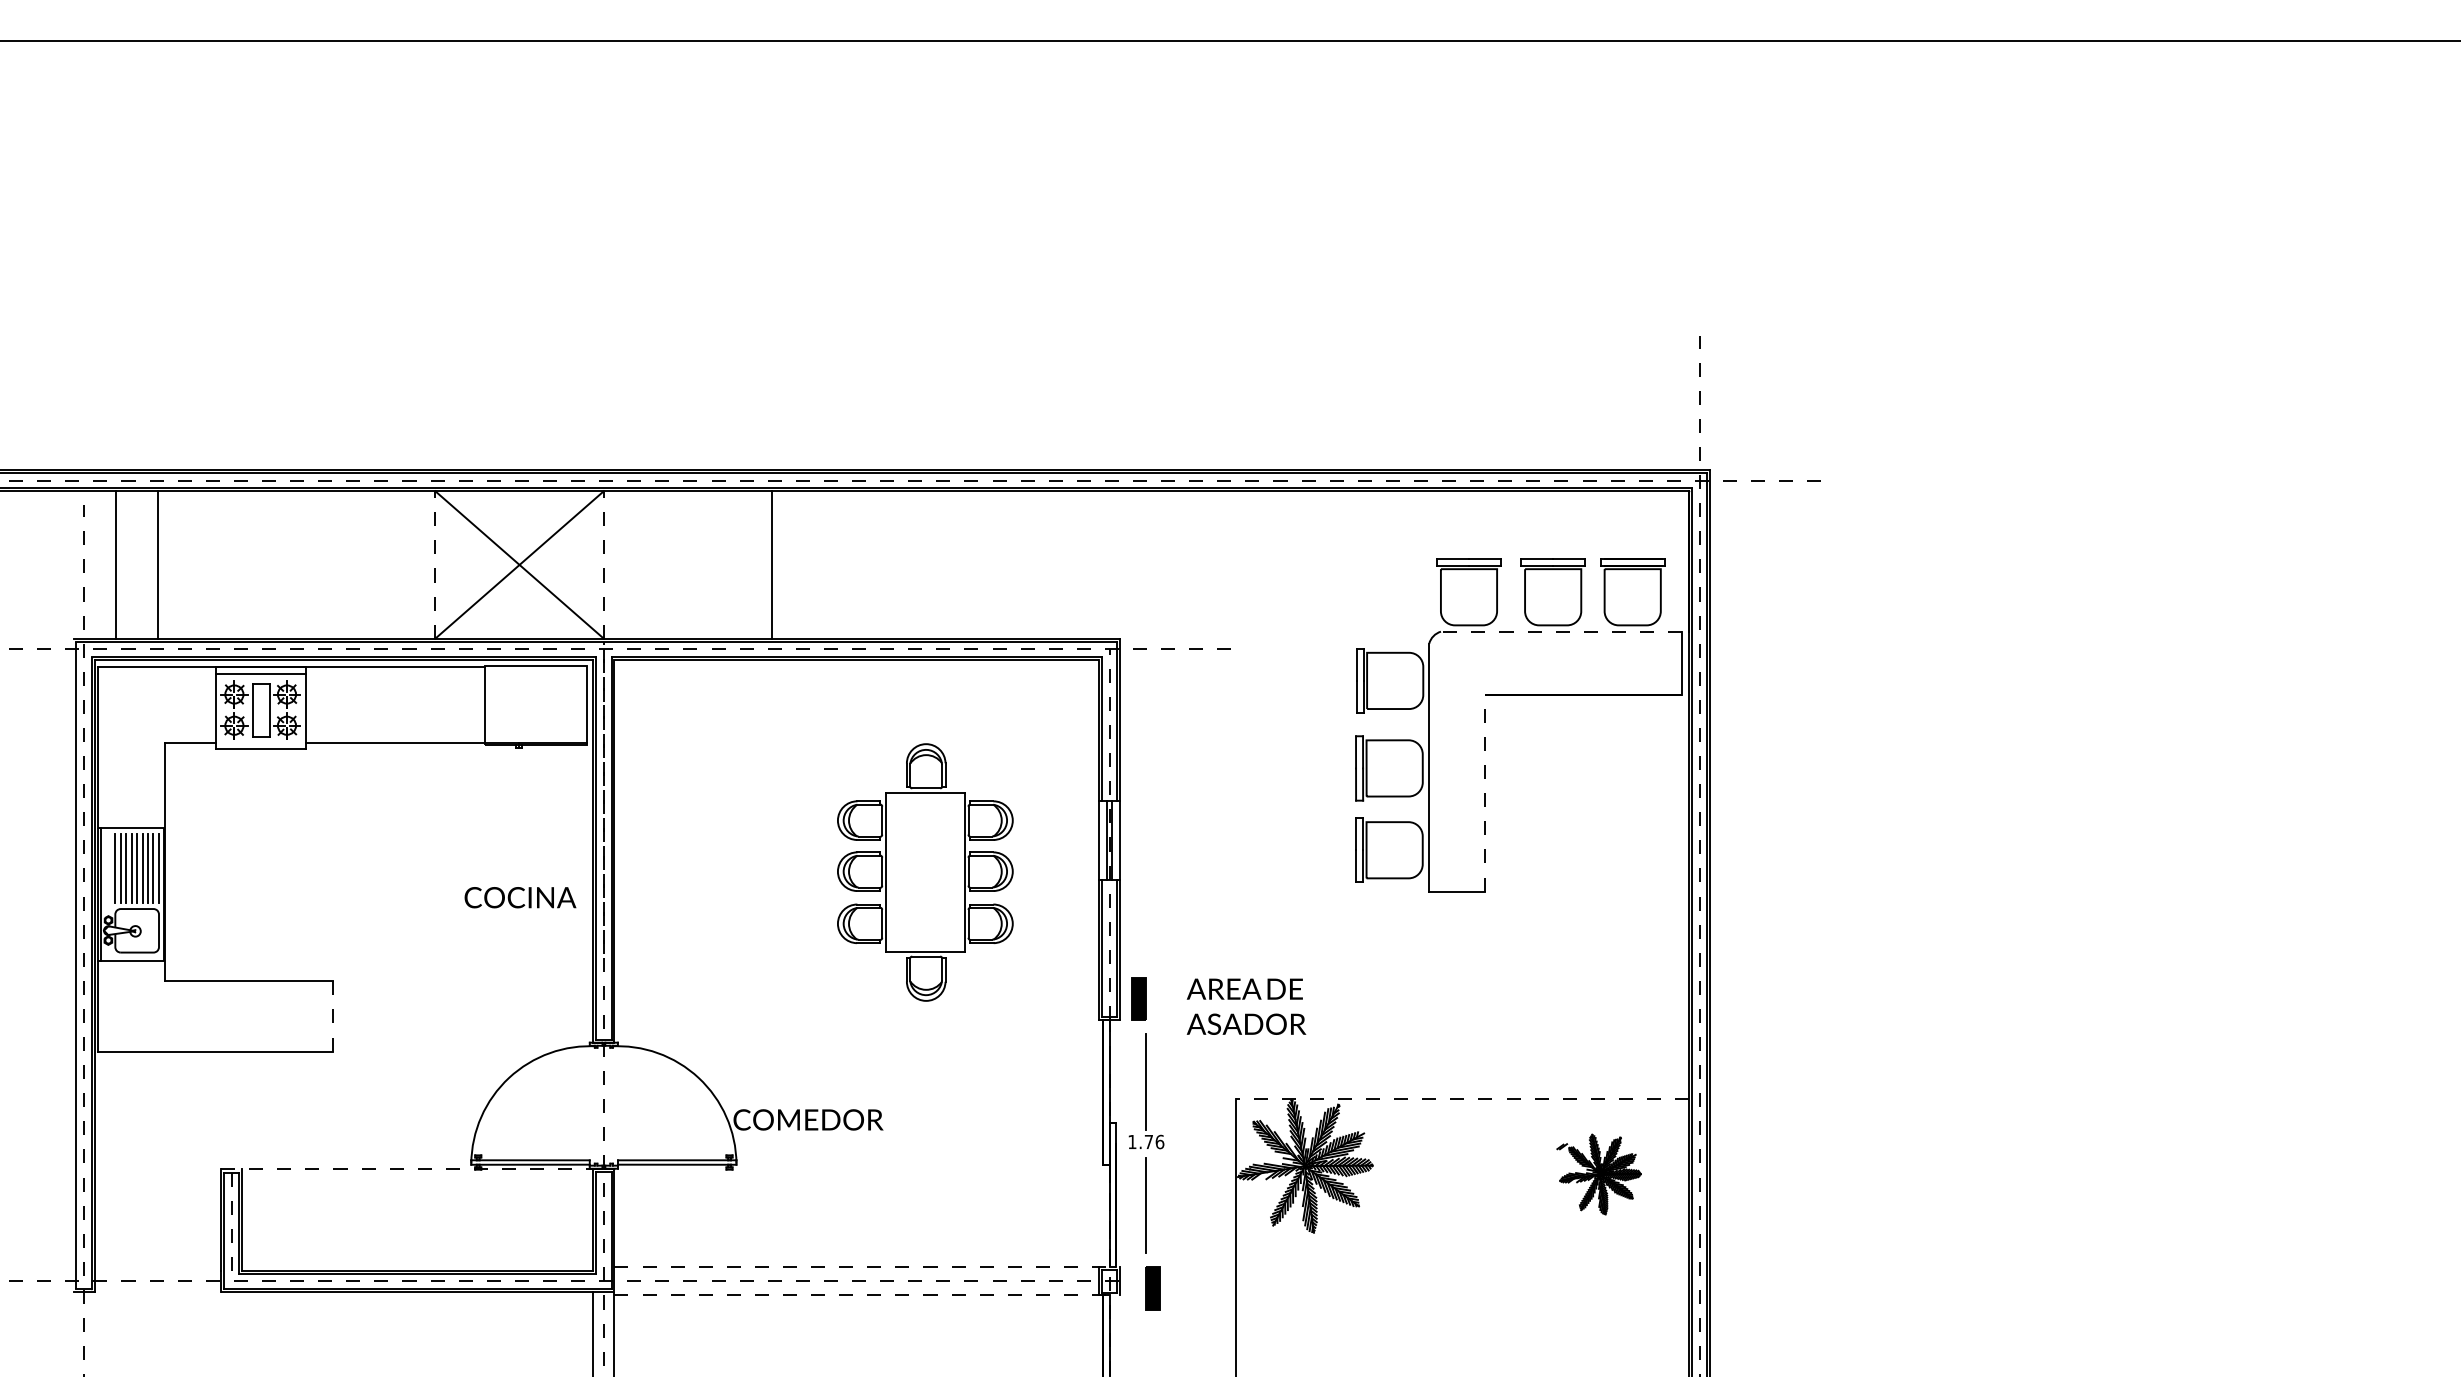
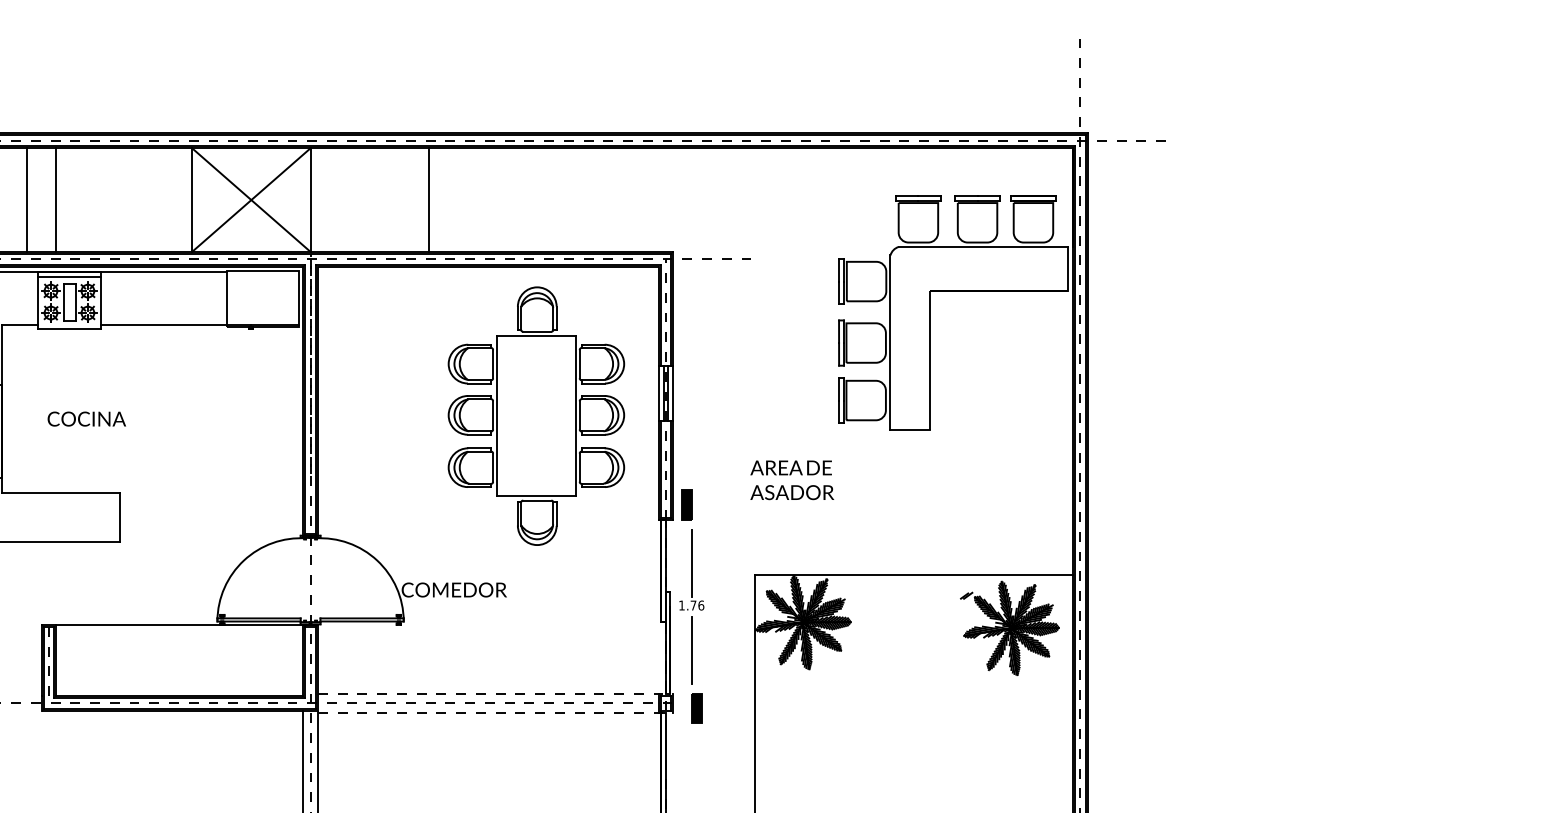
line: (199, 564) -> (26, 199), added
line: (242, 564) -> (56, 199), added
line: (435, 564) -> (192, 199), dashed -> solid
line: (603, 564) -> (310, 199), dashed -> solid
line: (1561, 631) -> (983, 246), dashed -> solid
line: (1485, 792) -> (930, 359), dashed -> solid
part: (925, 872) -> (536, 416), size x1.43
text: (520, 897) -> (86, 418), moved
text: (1246, 1006) -> (792, 480), moved
line: (333, 1016) -> (120, 517), dashed -> solid
line: (1462, 1098) -> (913, 574), dashed -> solid
line: (417, 1169) -> (179, 624), dashed -> solid
part: (1598, 1174) -> (1009, 628), size x1.67

